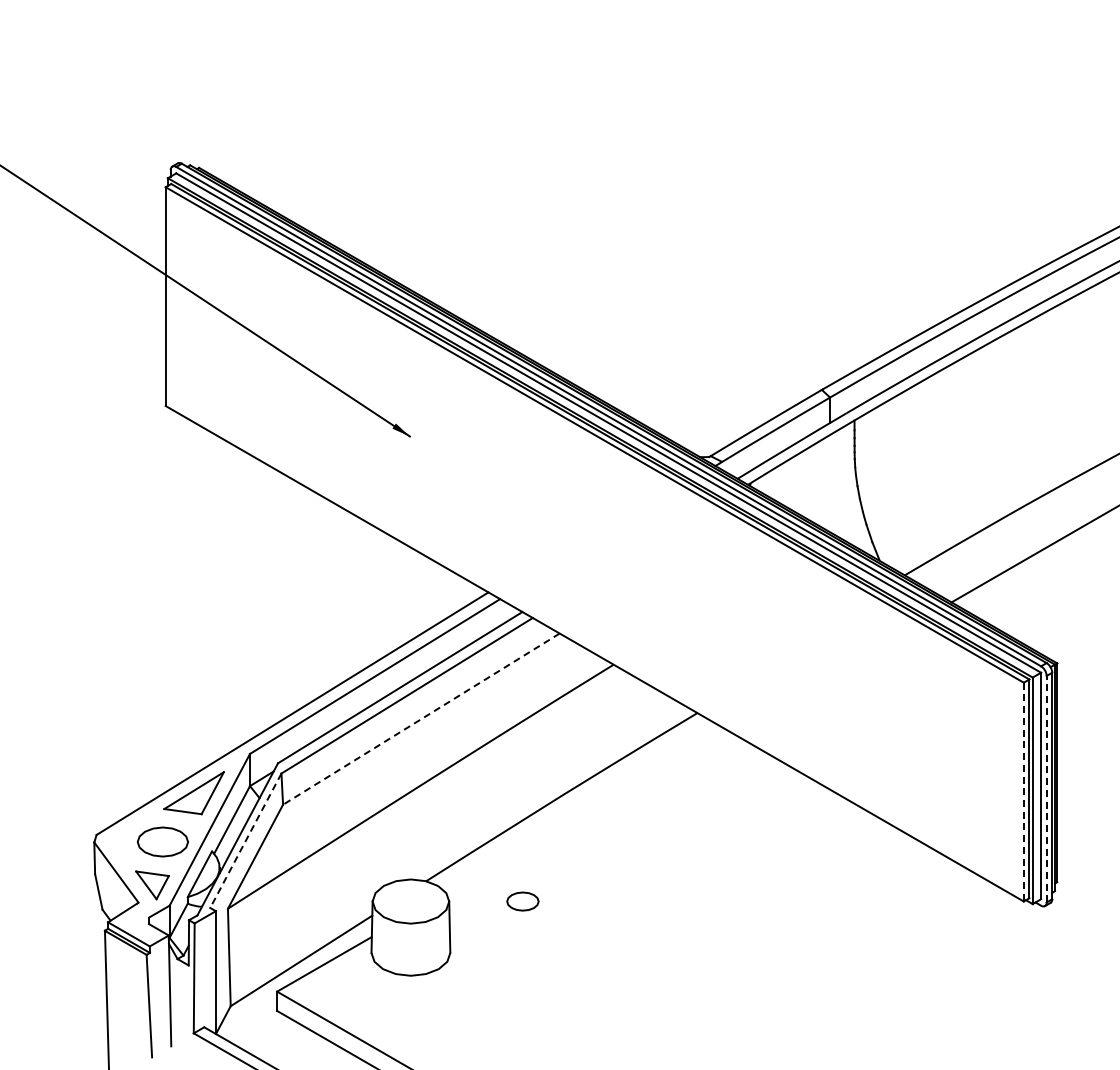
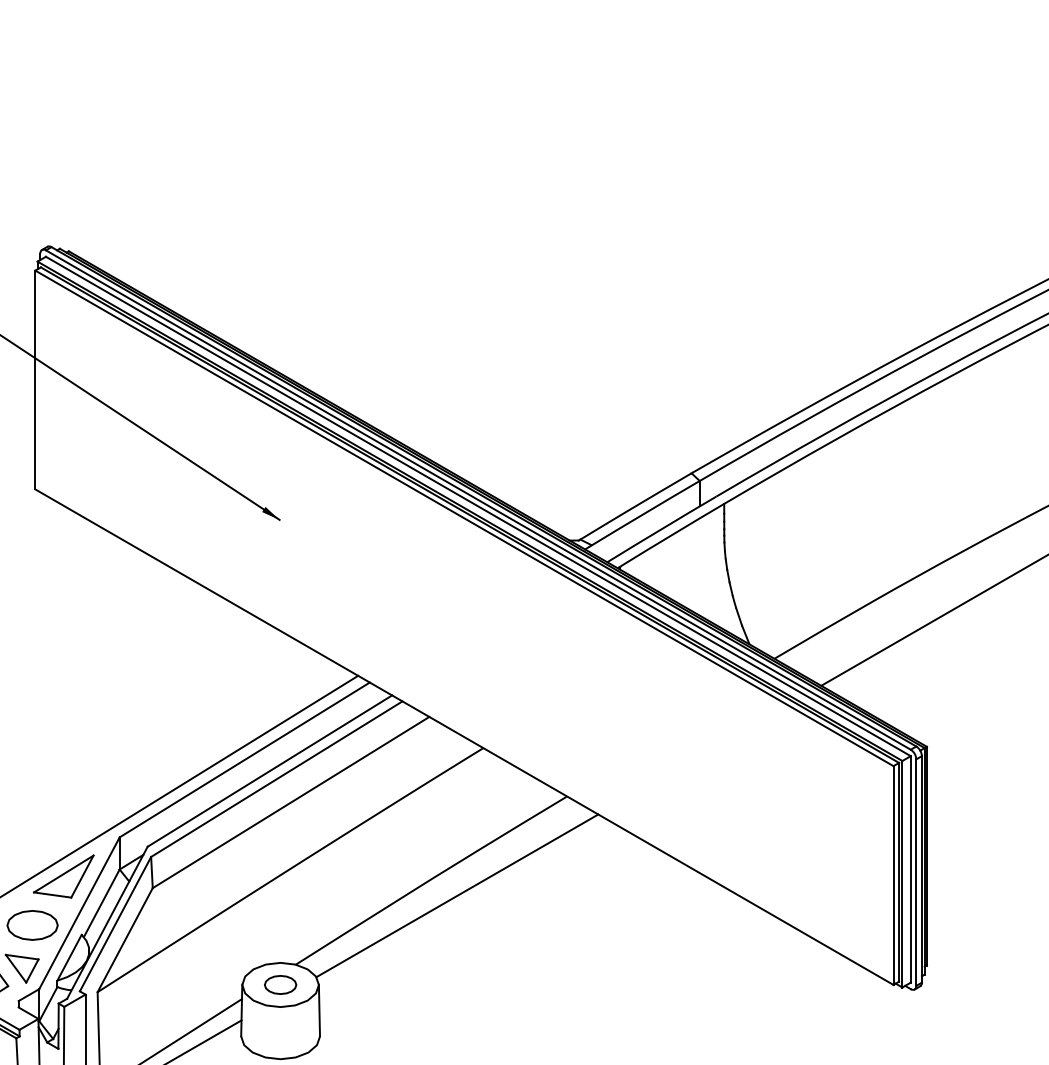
line: (421, 719) -> (291, 802), dashed -> solid
line: (1046, 788) -> (916, 871), dashed -> solid
line: (1023, 792) -> (893, 875), dashed -> solid
line: (587, 812) -> (457, 895), added
line: (245, 841) -> (115, 924), dashed -> solid
part: (522, 901) -> (280, 984), moved

